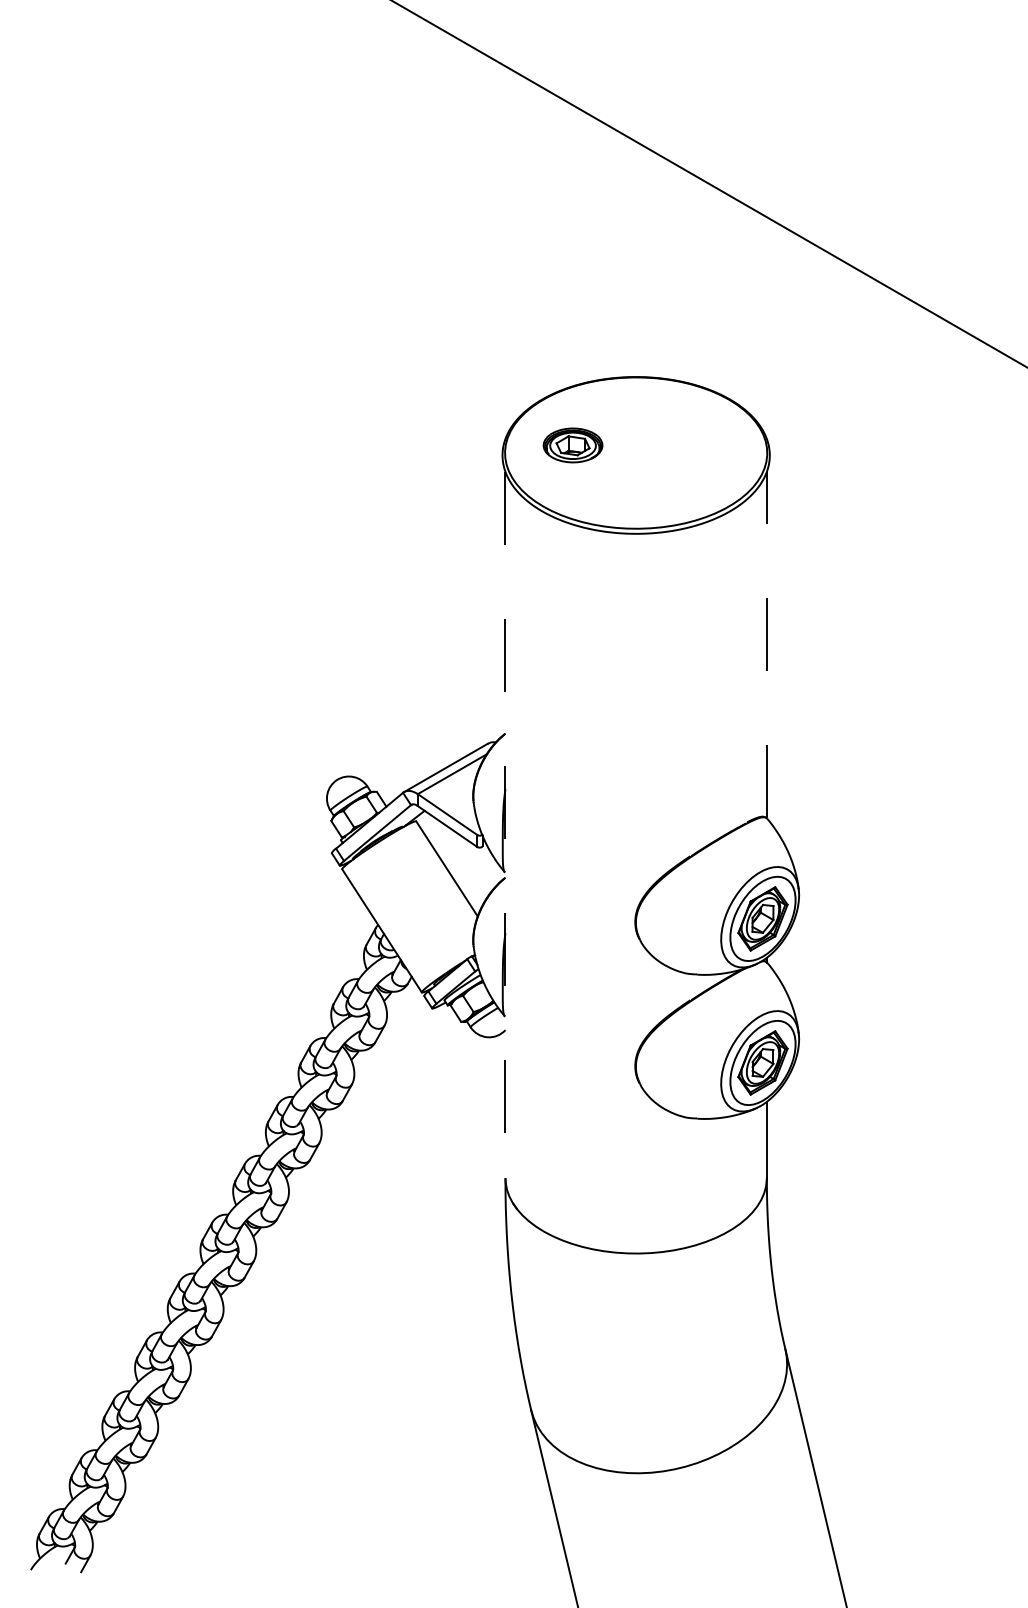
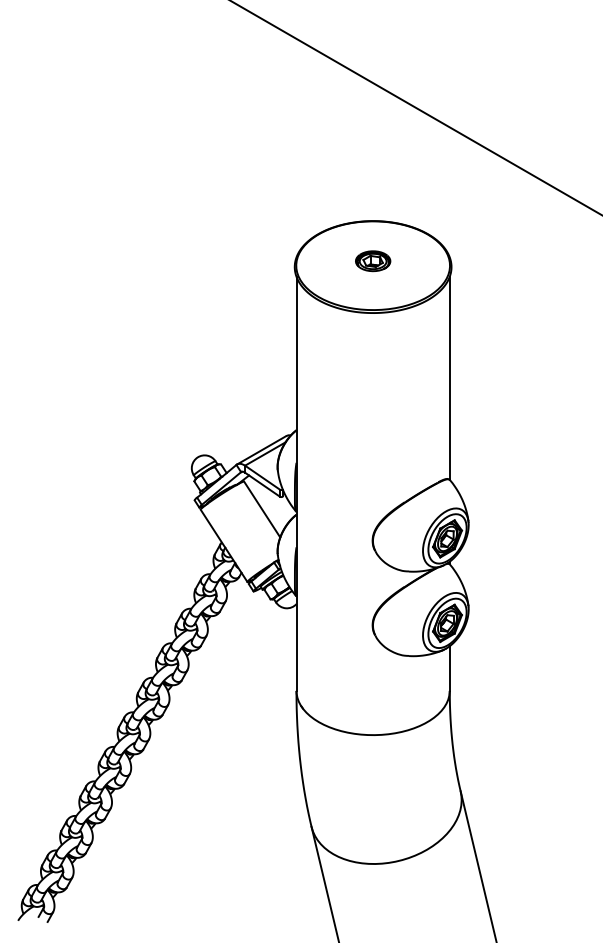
part: (573, 445) -> (373, 261), moved
line: (766, 645) -> (449, 378), dashed -> solid
line: (505, 826) -> (296, 484), dashed -> solid

